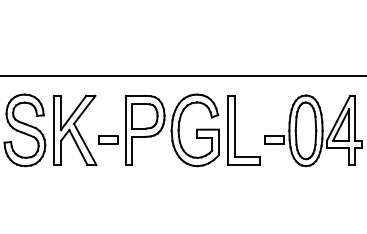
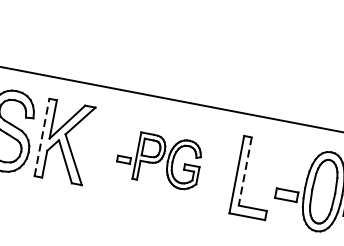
line: (235, 126) -> (245, 171), solid -> dashed
line: (54, 130) -> (42, 137), solid -> dashed
part: (158, 130) -> (158, 159), size x0.6

